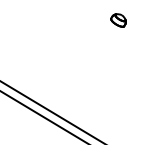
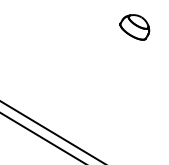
part: (118, 20) -> (134, 27), size x1.67

